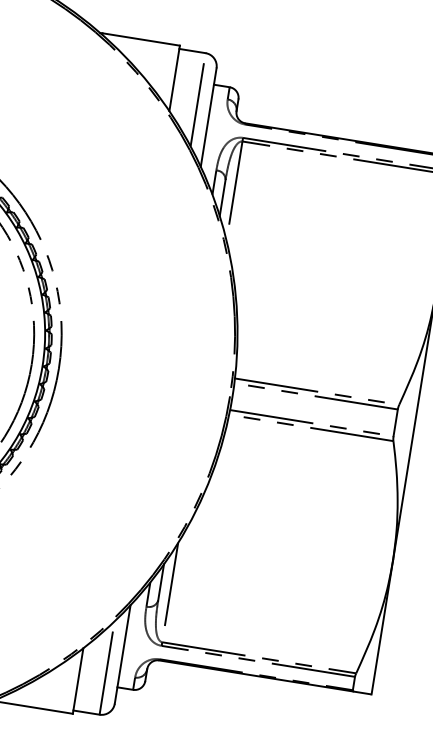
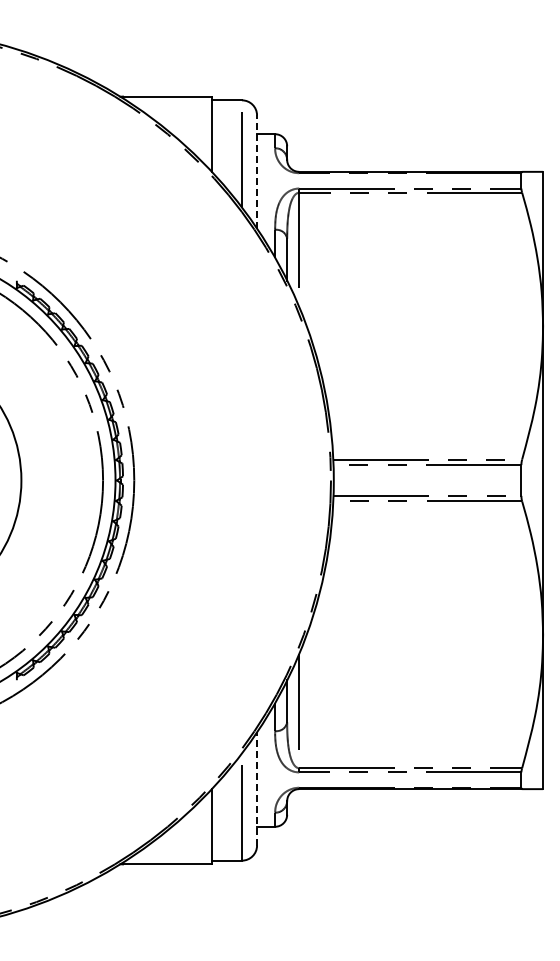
line: (209, 117) -> (257, 171), solid -> dashed
line: (123, 654) -> (257, 789), solid -> dashed

